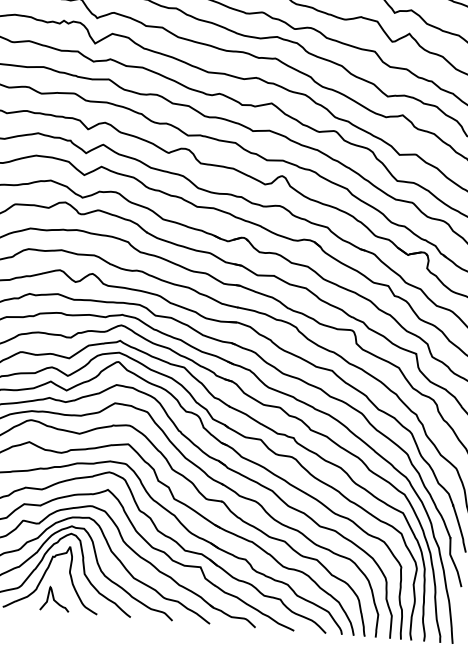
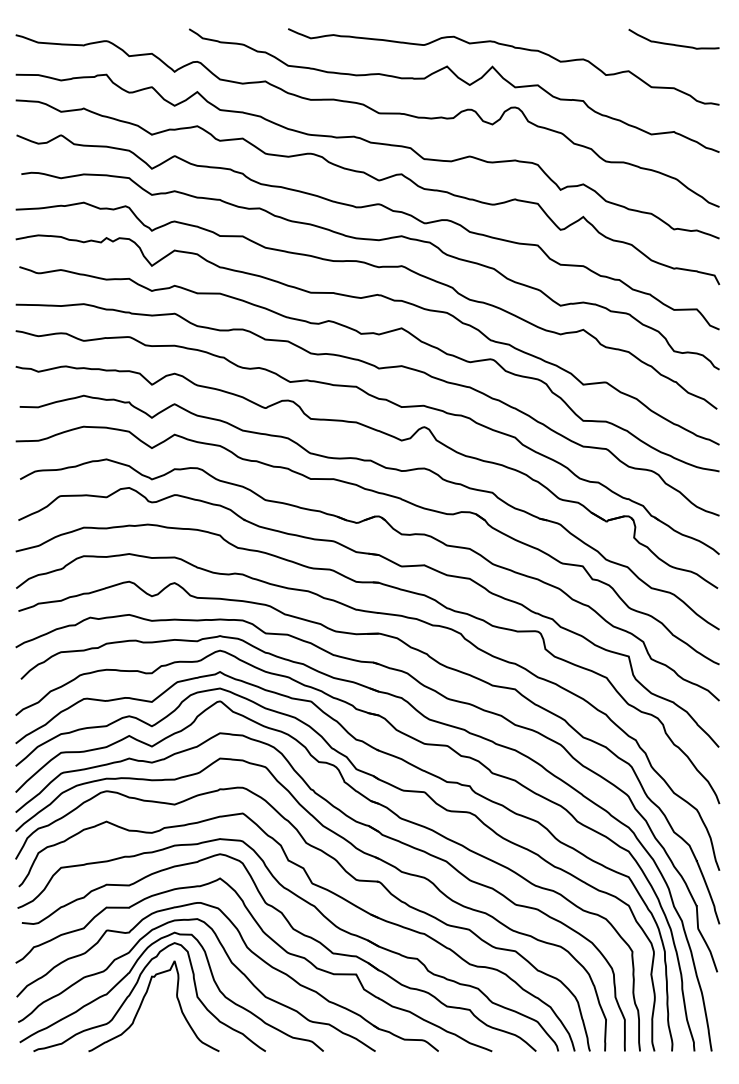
curve: (54, 598) -> (158, 1034), removed

